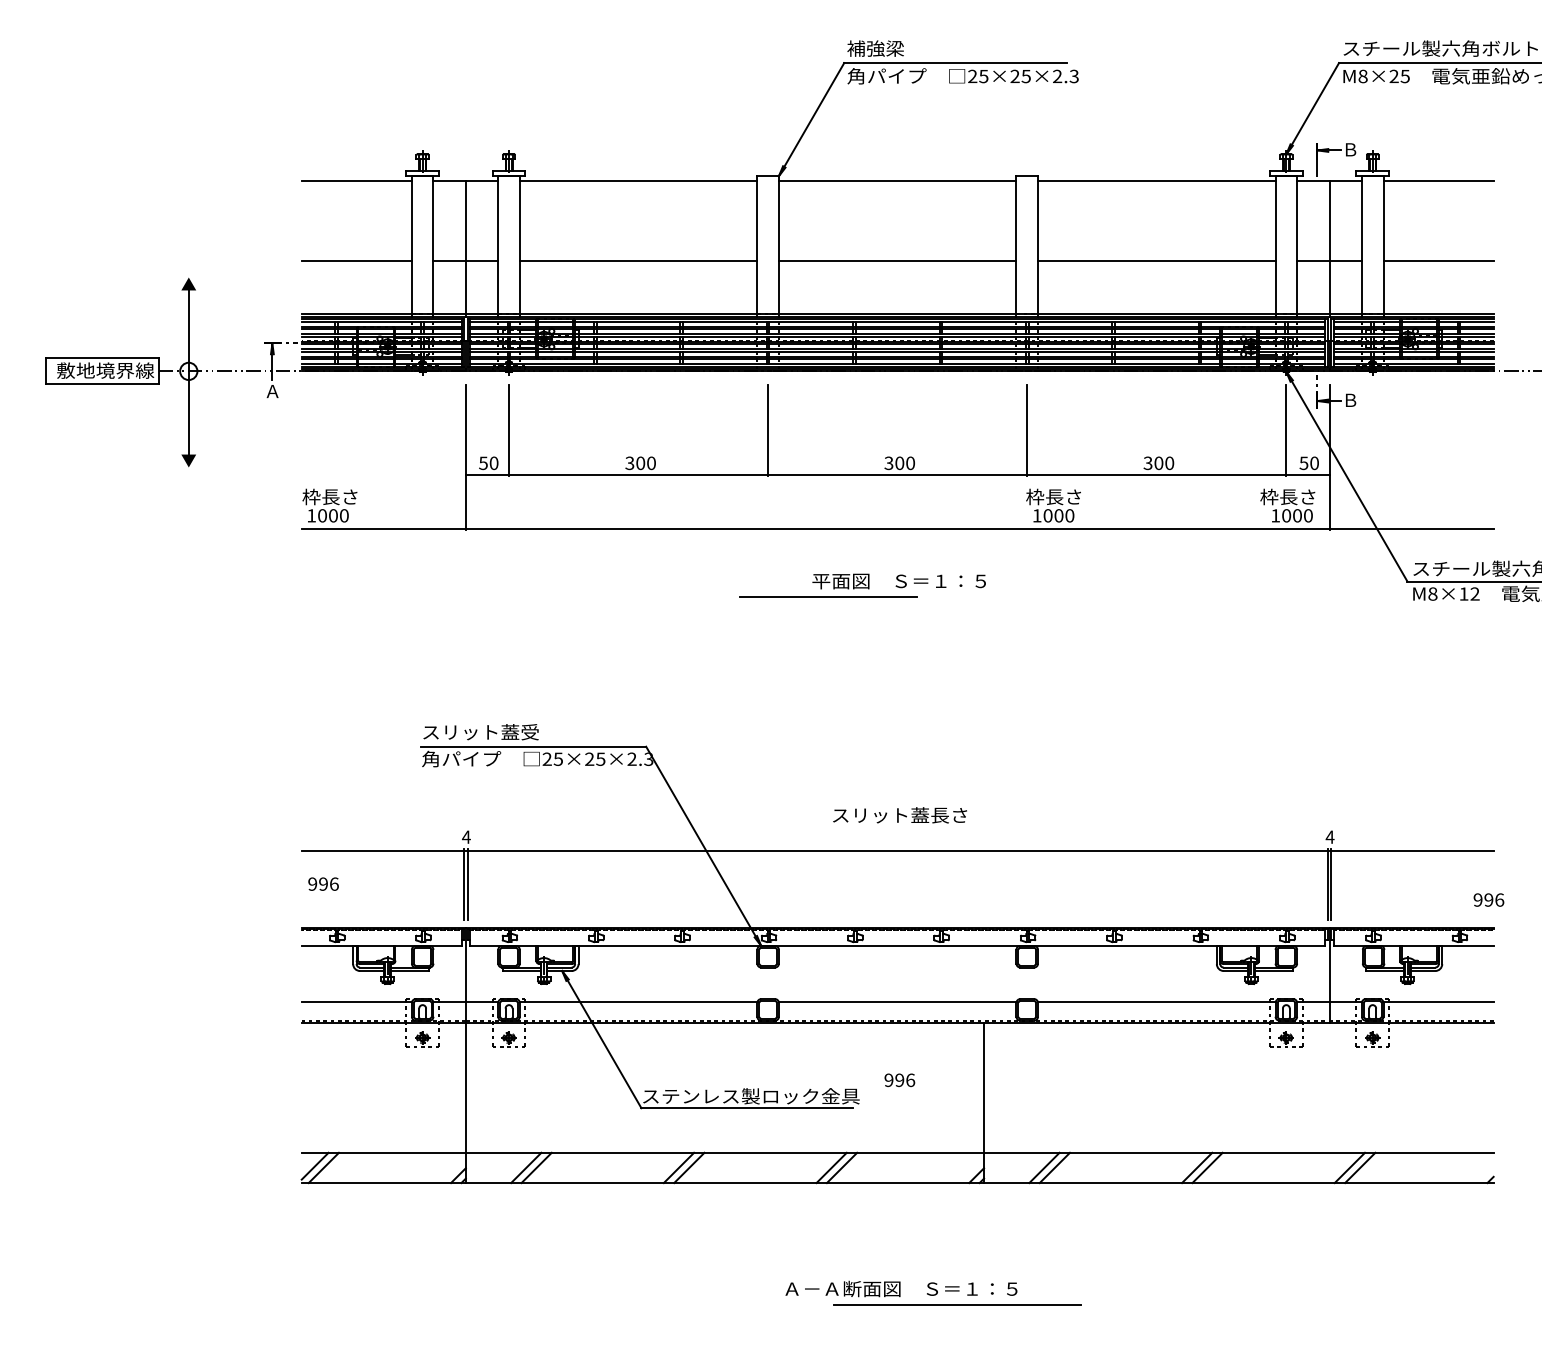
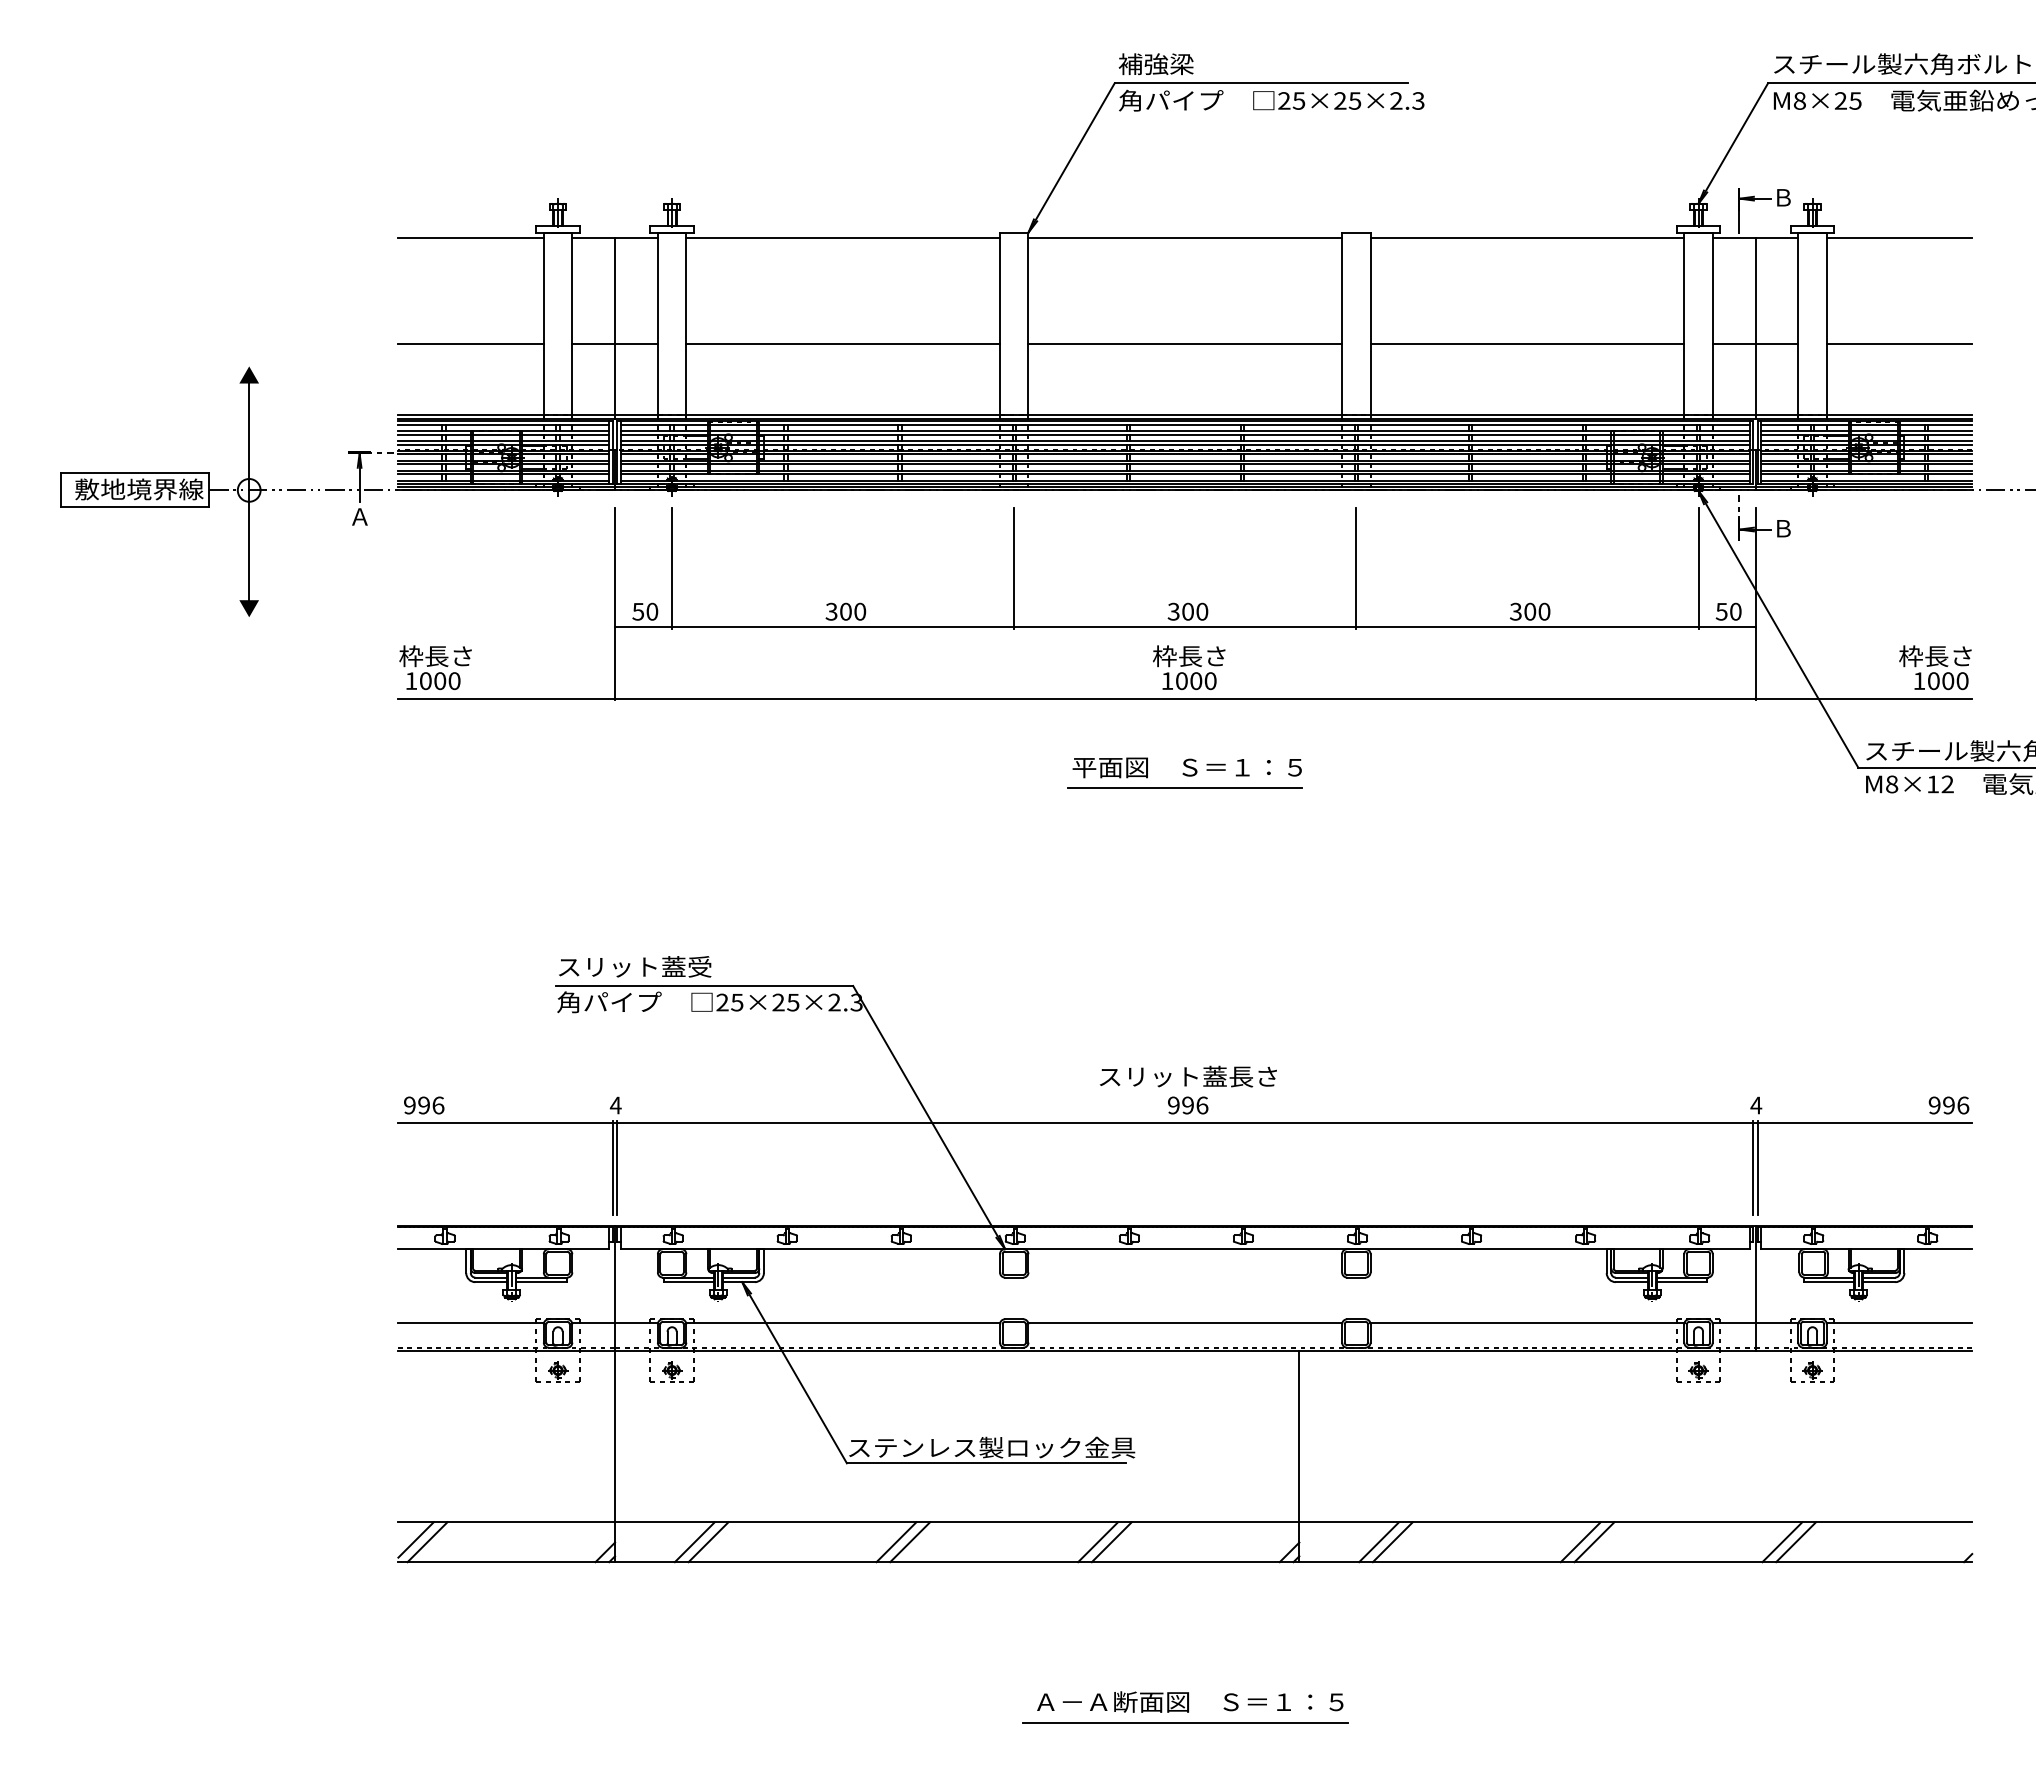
text: (1053, 505) -> (1189, 667), moved
text: (1287, 505) -> (1935, 667), moved
line: (828, 596) -> (1184, 787), moved
text: (323, 884) -> (424, 1105), moved
text: (1488, 900) -> (1948, 1105), moved
text: (900, 1080) -> (1188, 1105), moved
line: (957, 1304) -> (1185, 1722), moved

